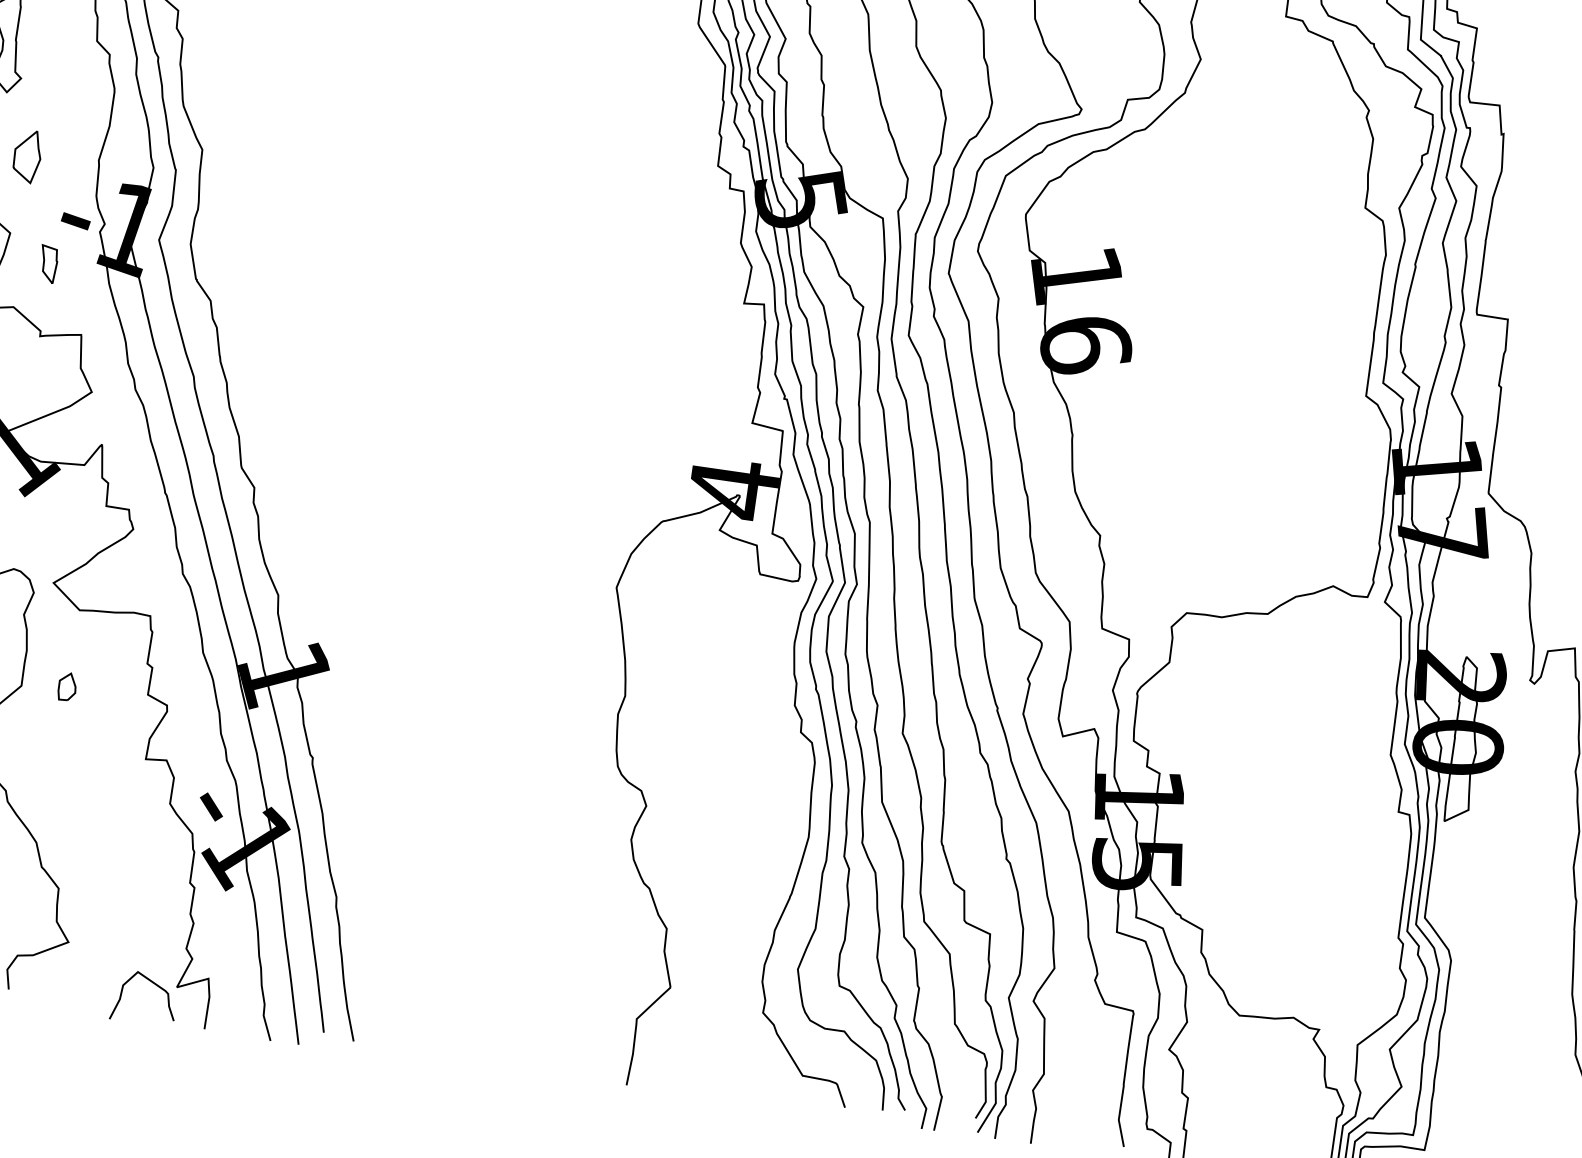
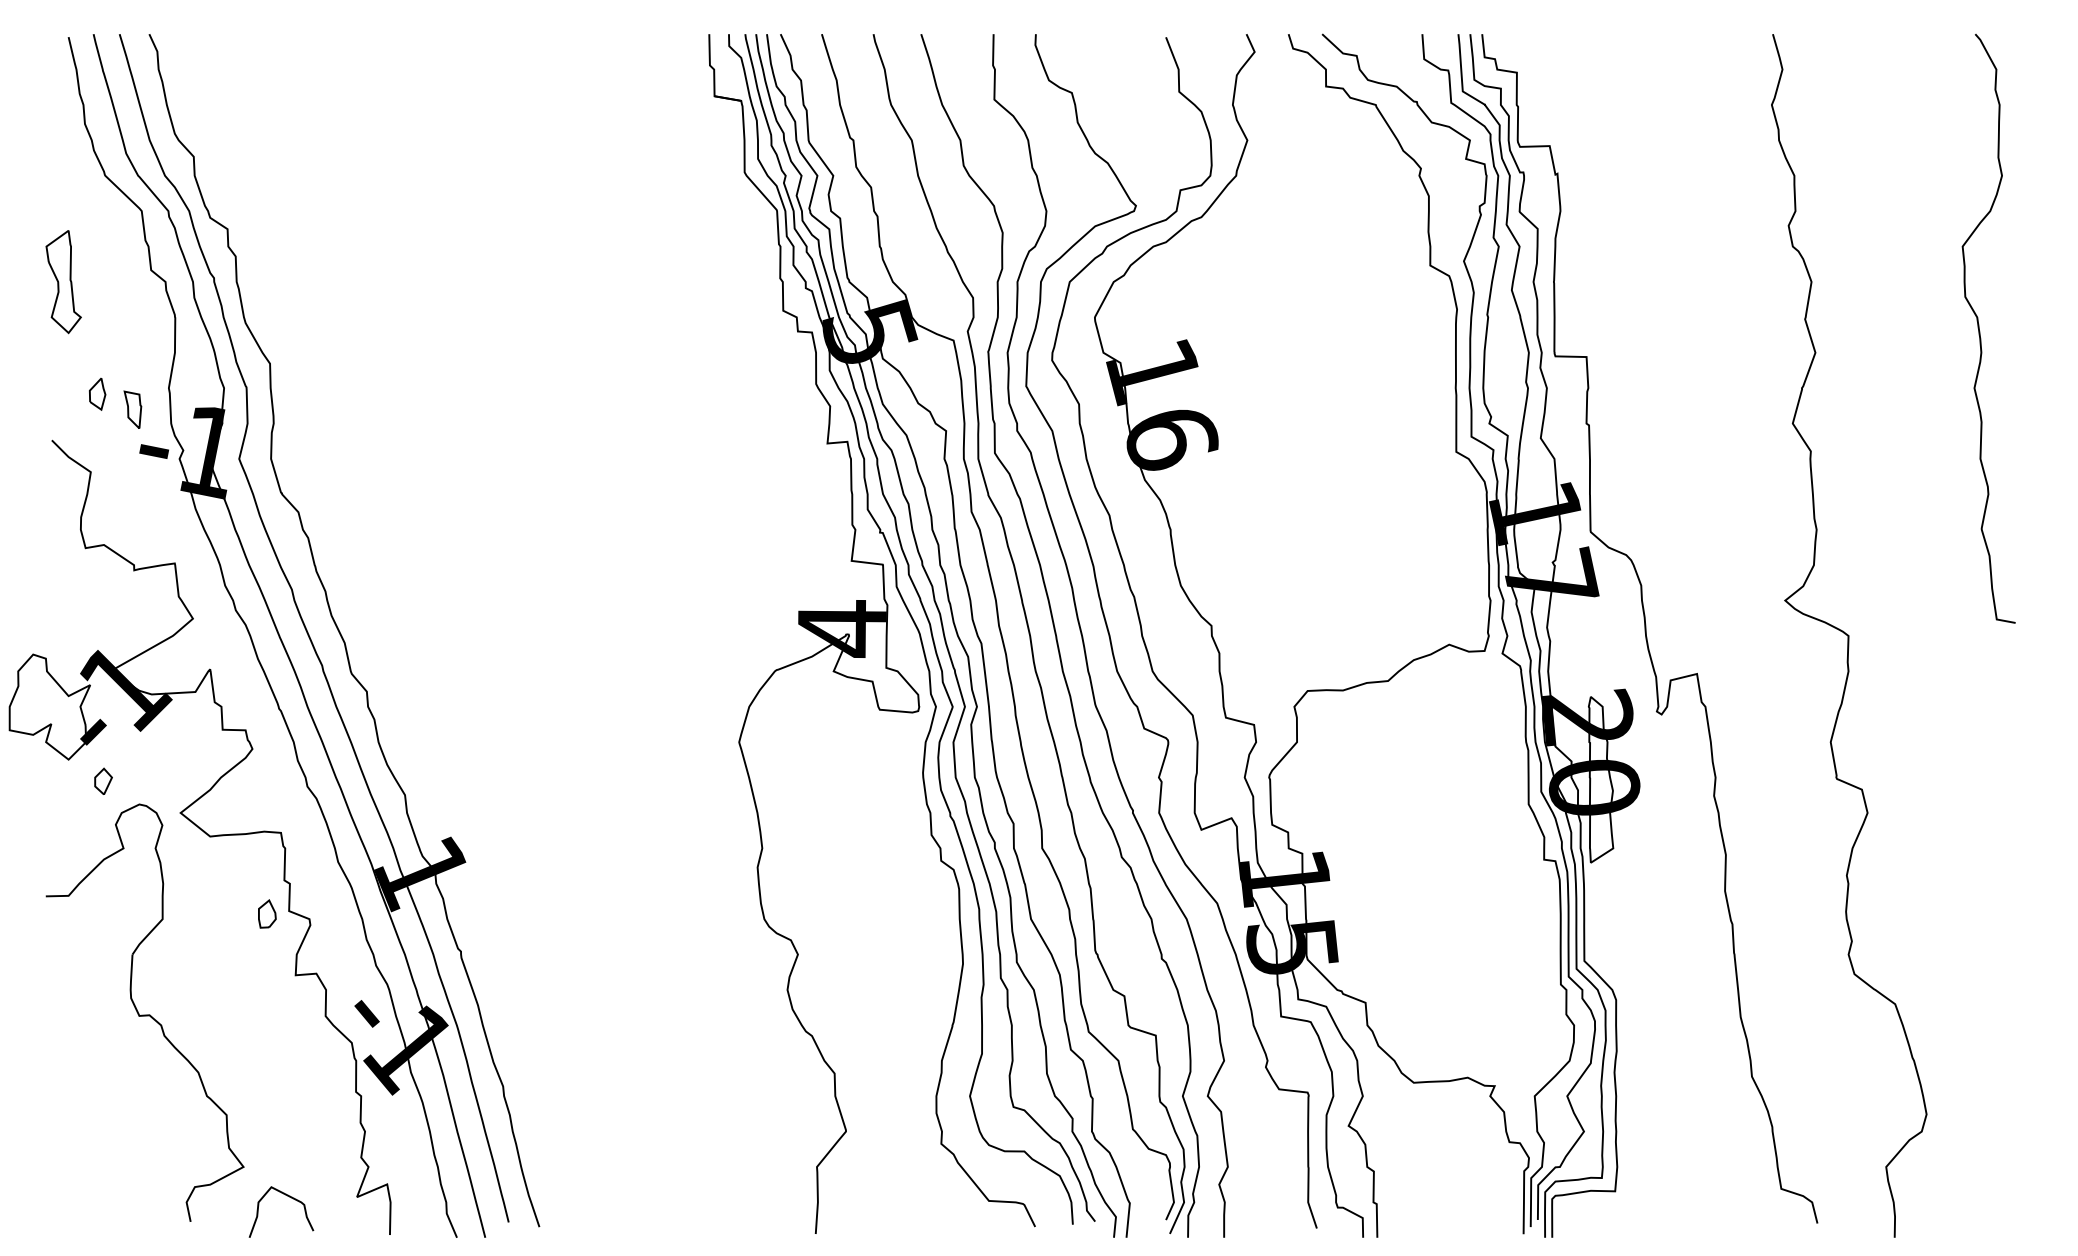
part: (27, 157) -> (97, 394), size x0.6
part: (48, 263) -> (132, 409), moved
part: (67, 686) -> (267, 913), moved
curve: (154, 984) -> (289, 1197), moved

